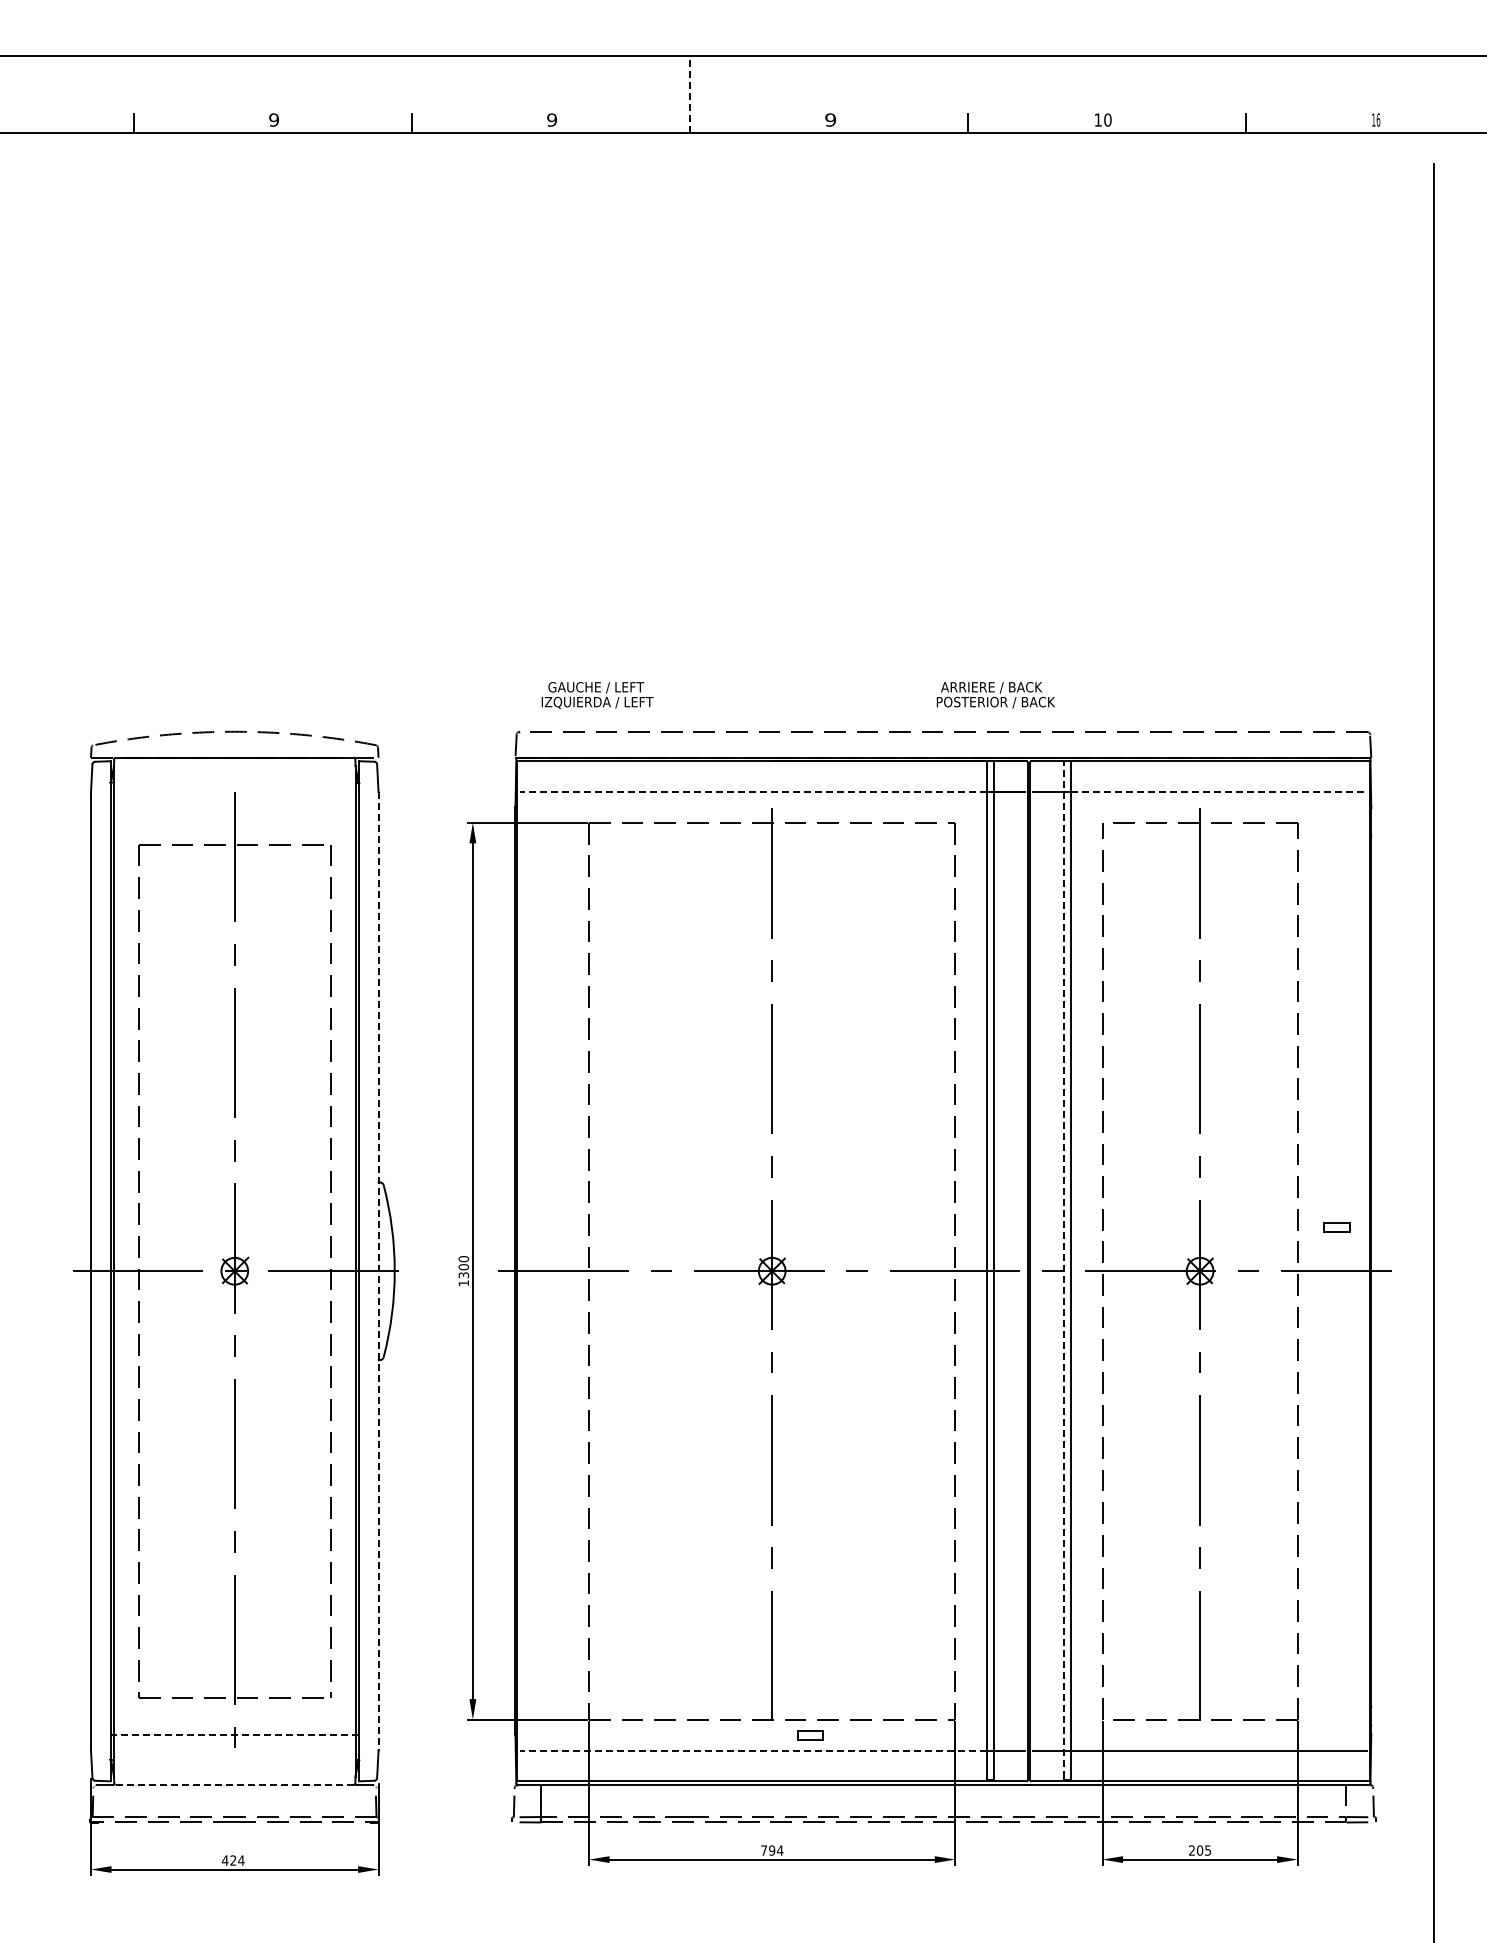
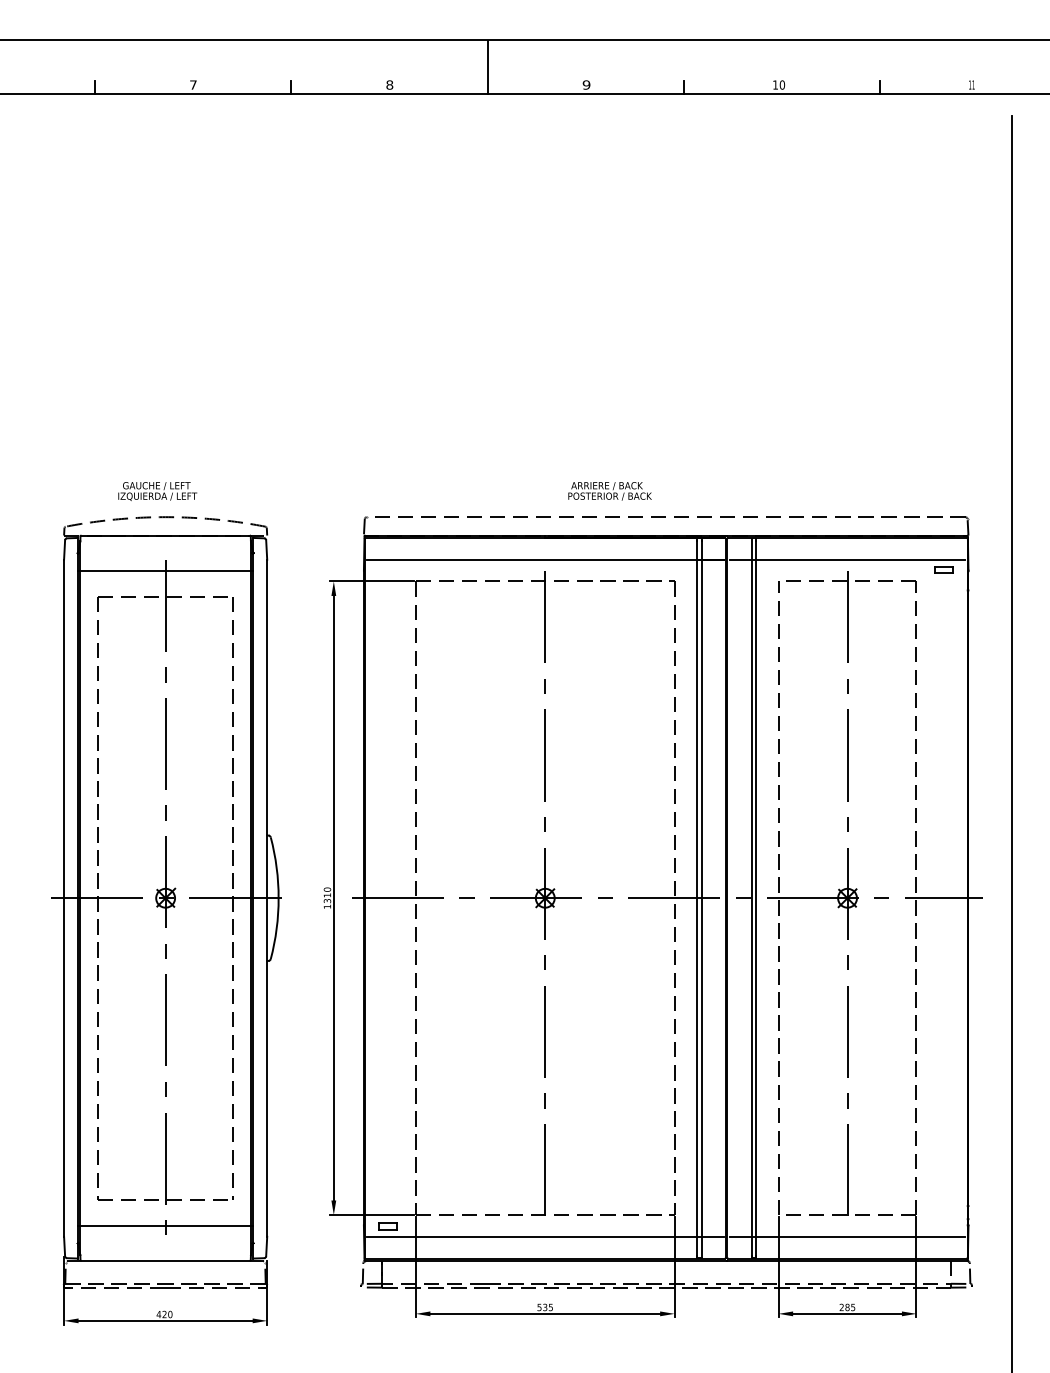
line: (690, 95) -> (487, 67), dashed -> solid
text: (273, 119) -> (192, 84), 9 -> 7
text: (552, 119) -> (390, 84), 9 -> 8
text: (1378, 119) -> (973, 84), 16 -> 11
text: (597, 695) -> (157, 491), moved
text: (995, 695) -> (609, 491), moved
line: (752, 792) -> (531, 560), dashed -> solid
line: (1218, 792) -> (860, 560), dashed -> solid
line: (234, 807) -> (165, 570), added
part: (1336, 1227) -> (943, 569), moved
text: (463, 1267) -> (327, 895), 1300 -> 1310
line: (1064, 1269) -> (751, 897), dashed -> solid
line: (378, 1271) -> (267, 898), dashed -> solid
line: (234, 1735) -> (165, 1226), dashed -> solid
part: (810, 1735) -> (387, 1226), moved
line: (752, 1750) -> (531, 1236), dashed -> solid
line: (234, 1784) -> (165, 1260), dashed -> solid
text: (772, 1850) -> (545, 1307), 794 -> 535
text: (1200, 1850) -> (847, 1307), 205 -> 285
text: (241, 1860) -> (170, 1314), 424 -> 420

